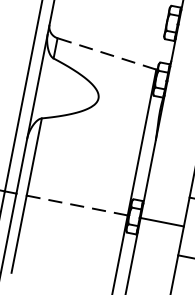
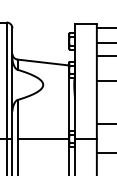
line: (107, 54) -> (43, 62), dashed -> solid
line: (76, 204) -> (42, 138), dashed -> solid

